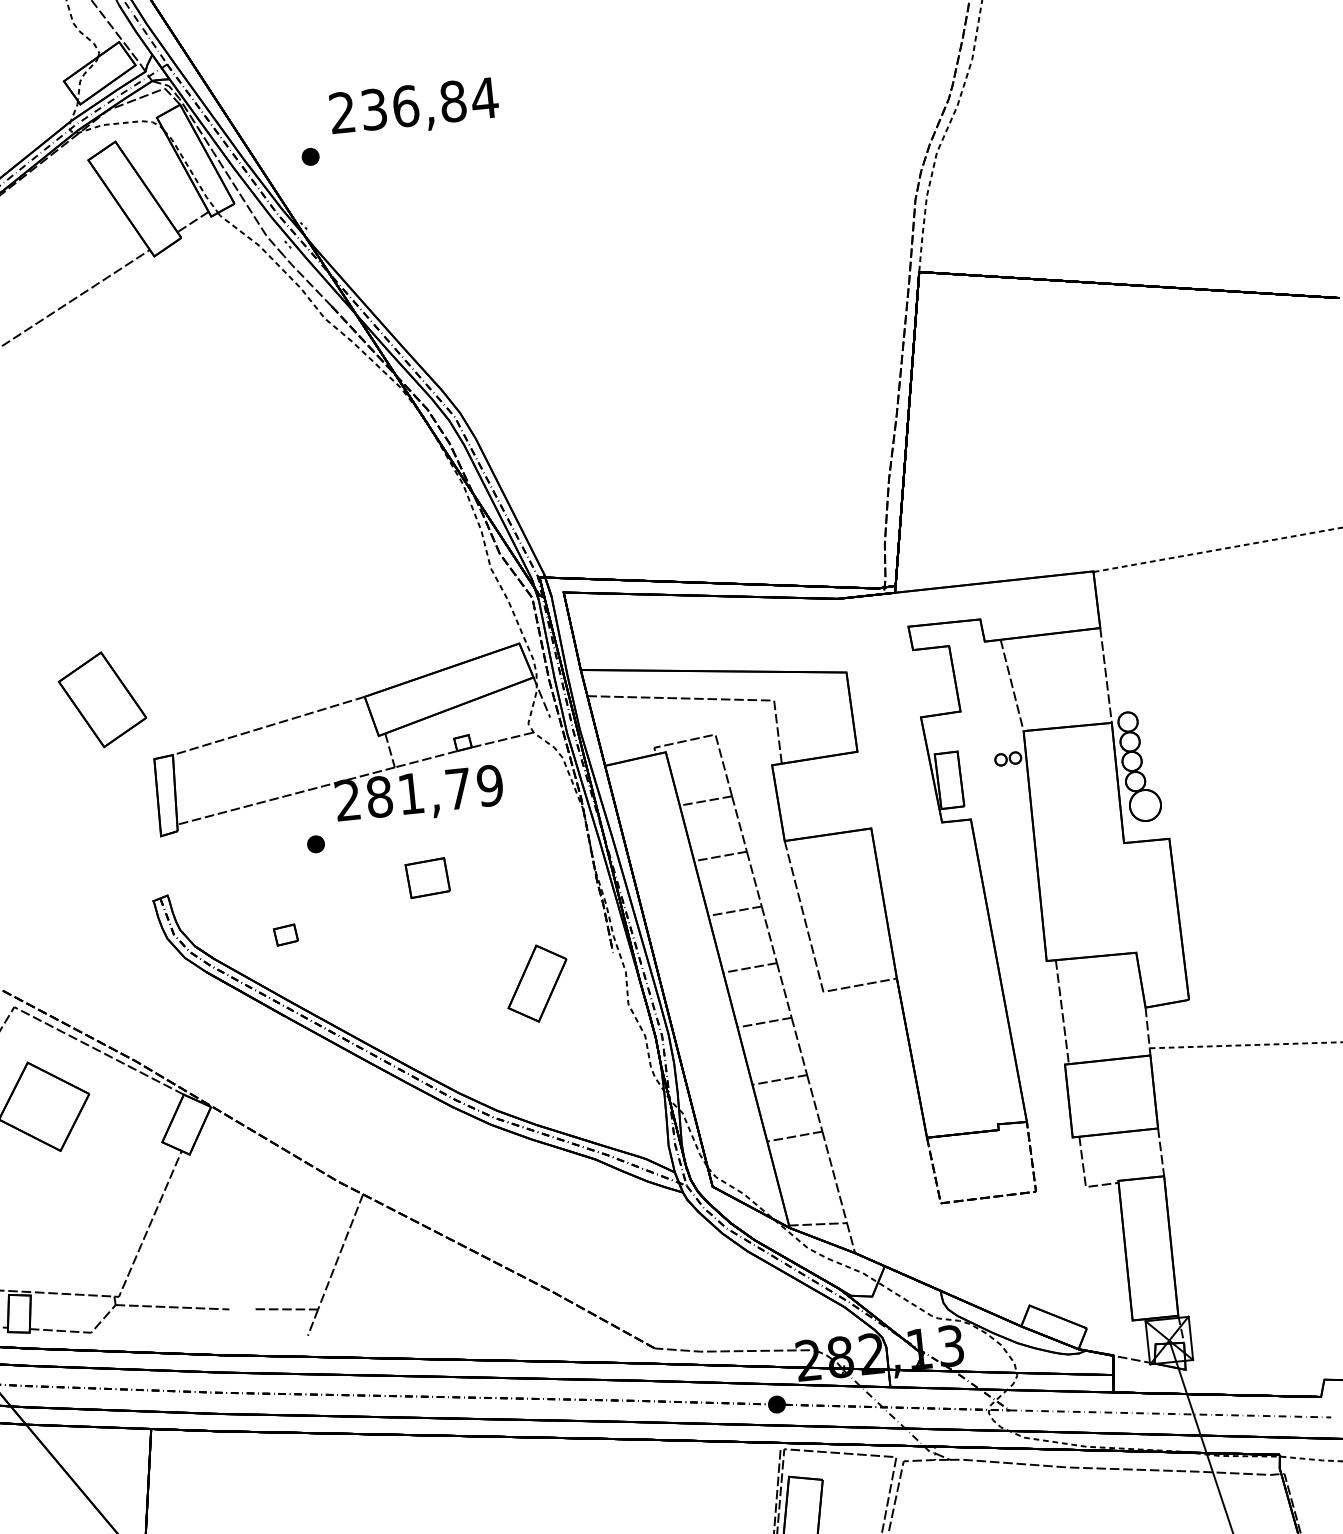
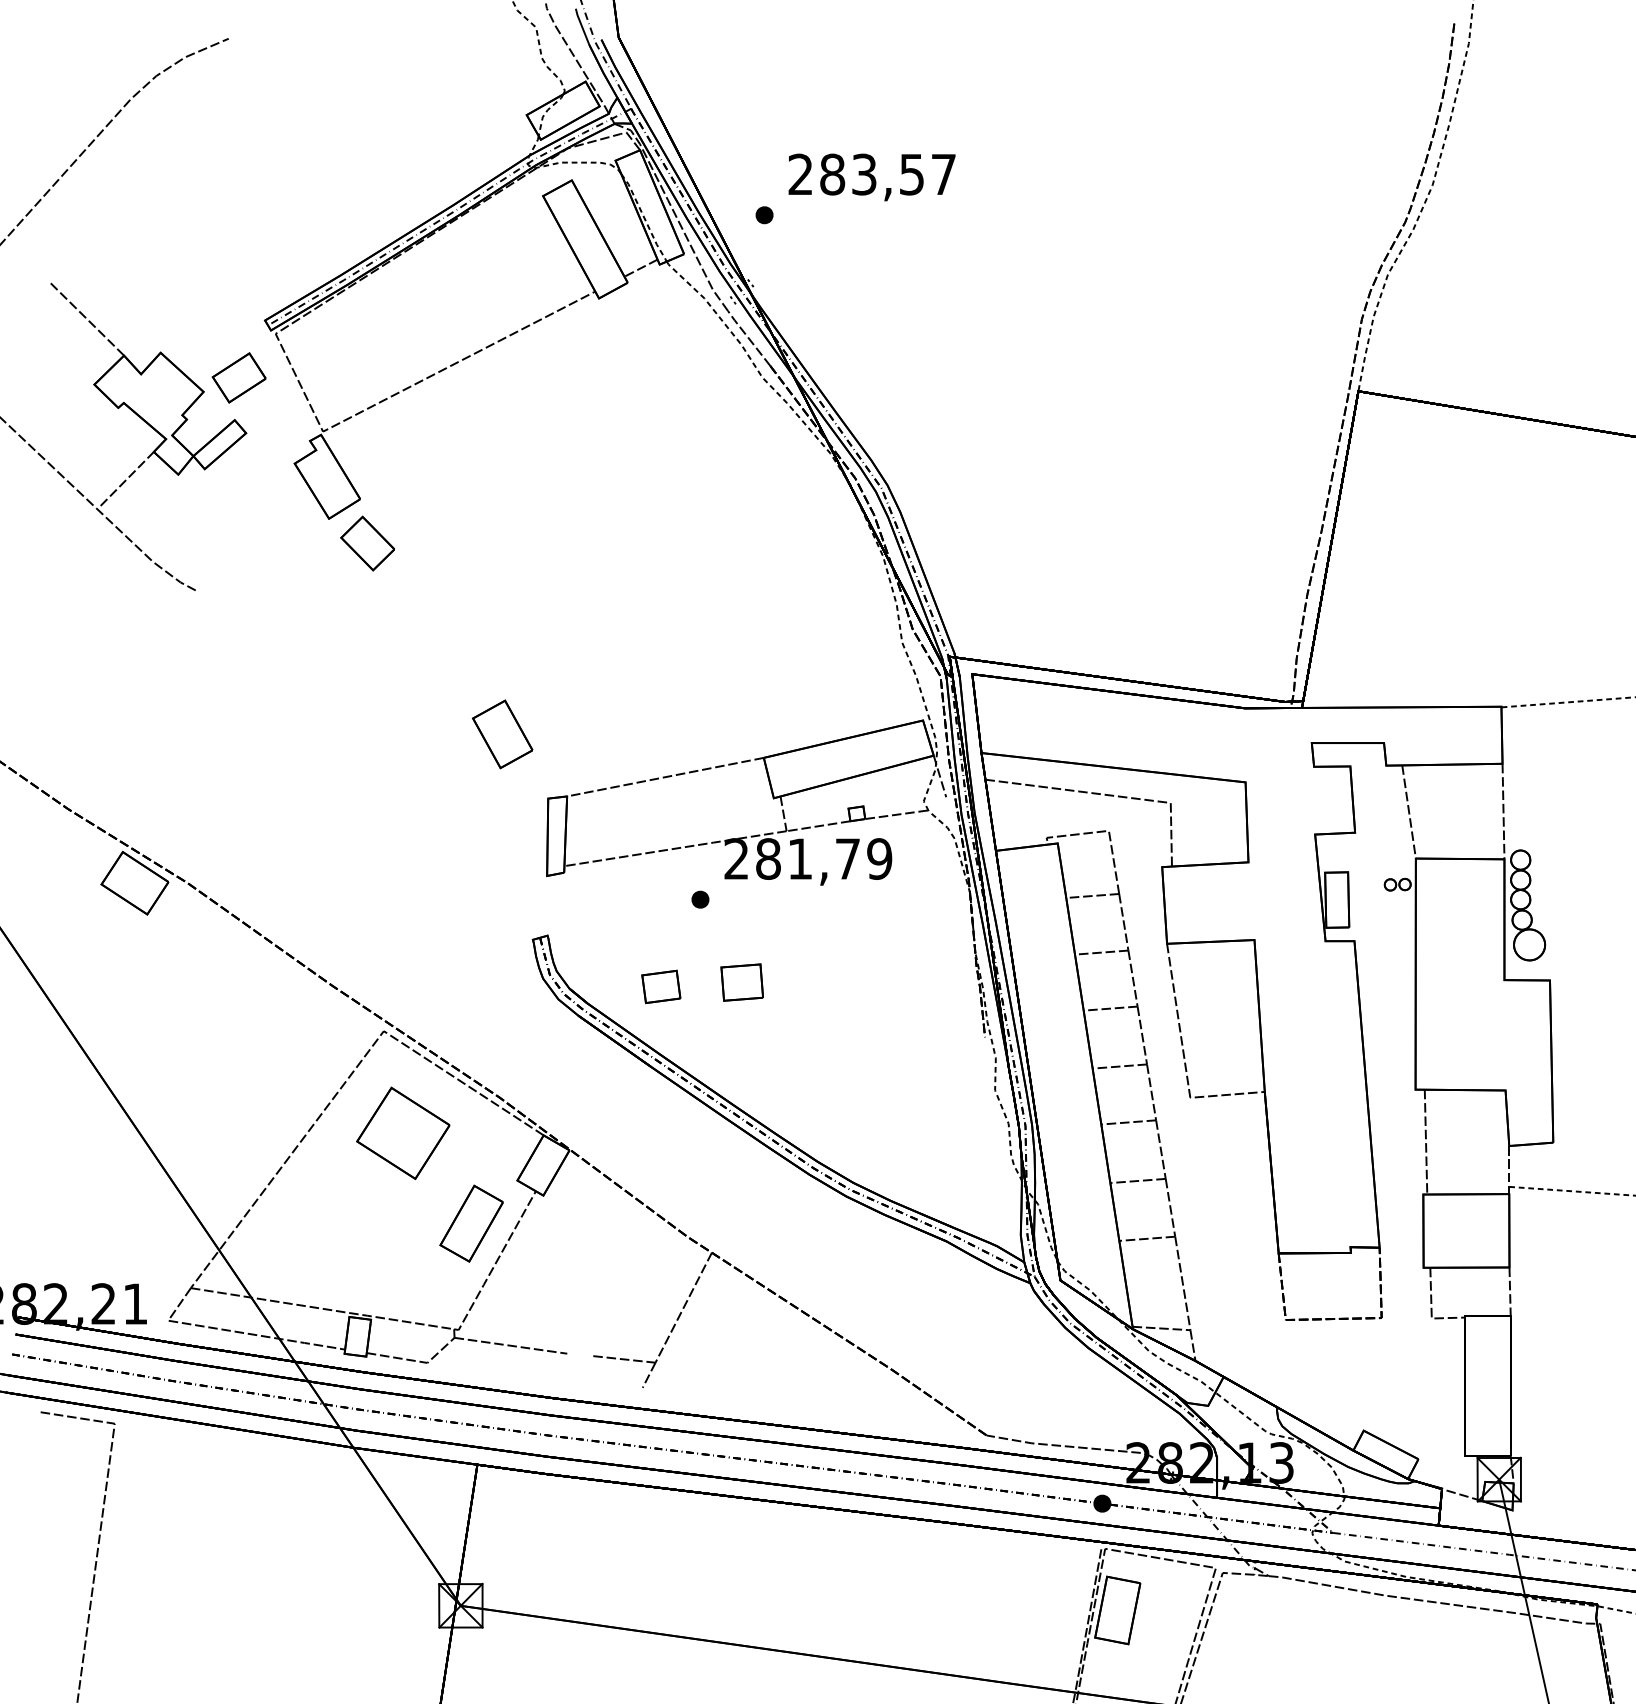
text: (429, 103) -> (888, 174), 236,84 -> 283,57
part: (102, 699) -> (502, 734), size x0.71
part: (427, 878) -> (741, 982), moved
part: (286, 934) -> (661, 986), size x1.67
part: (537, 983) -> (471, 1223), moved

